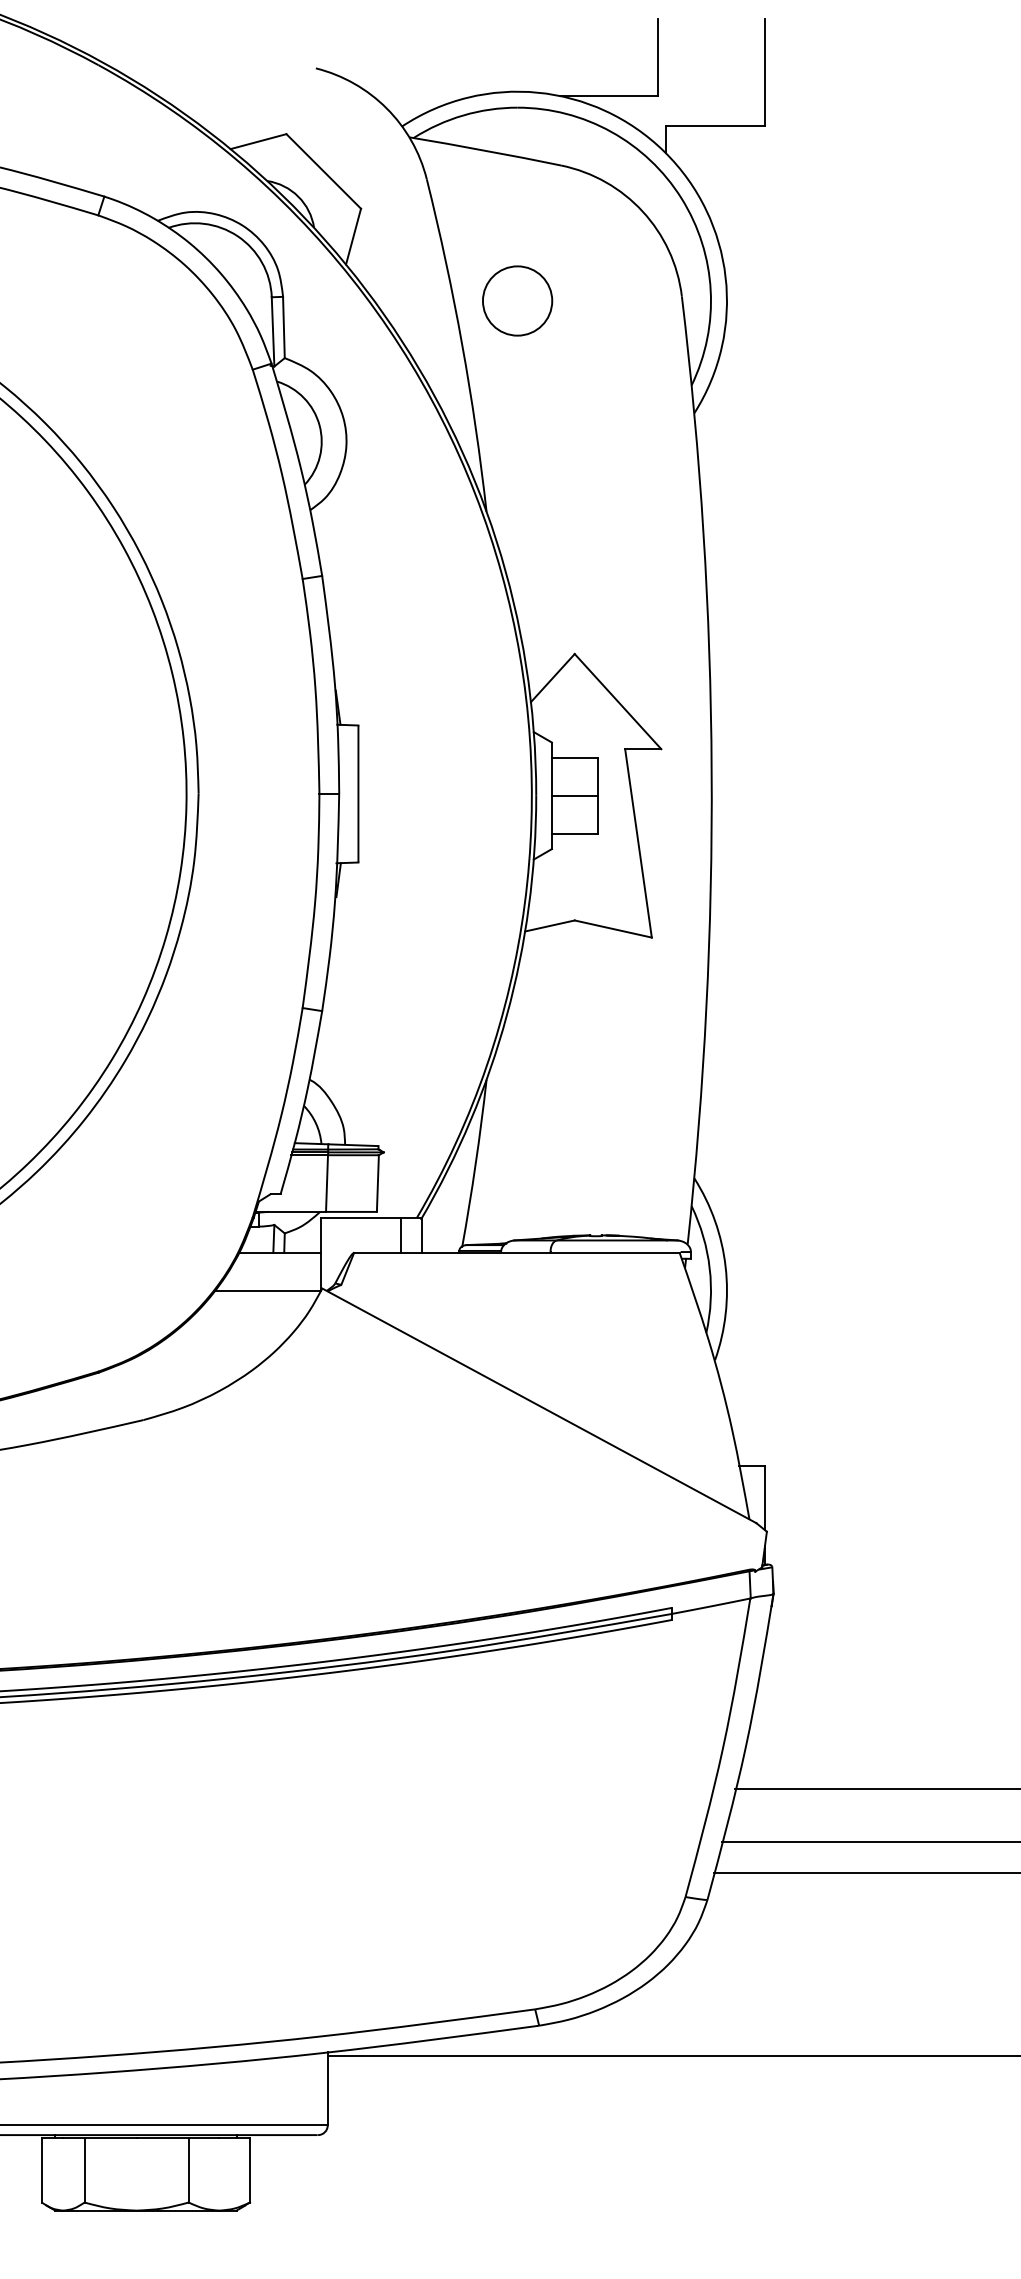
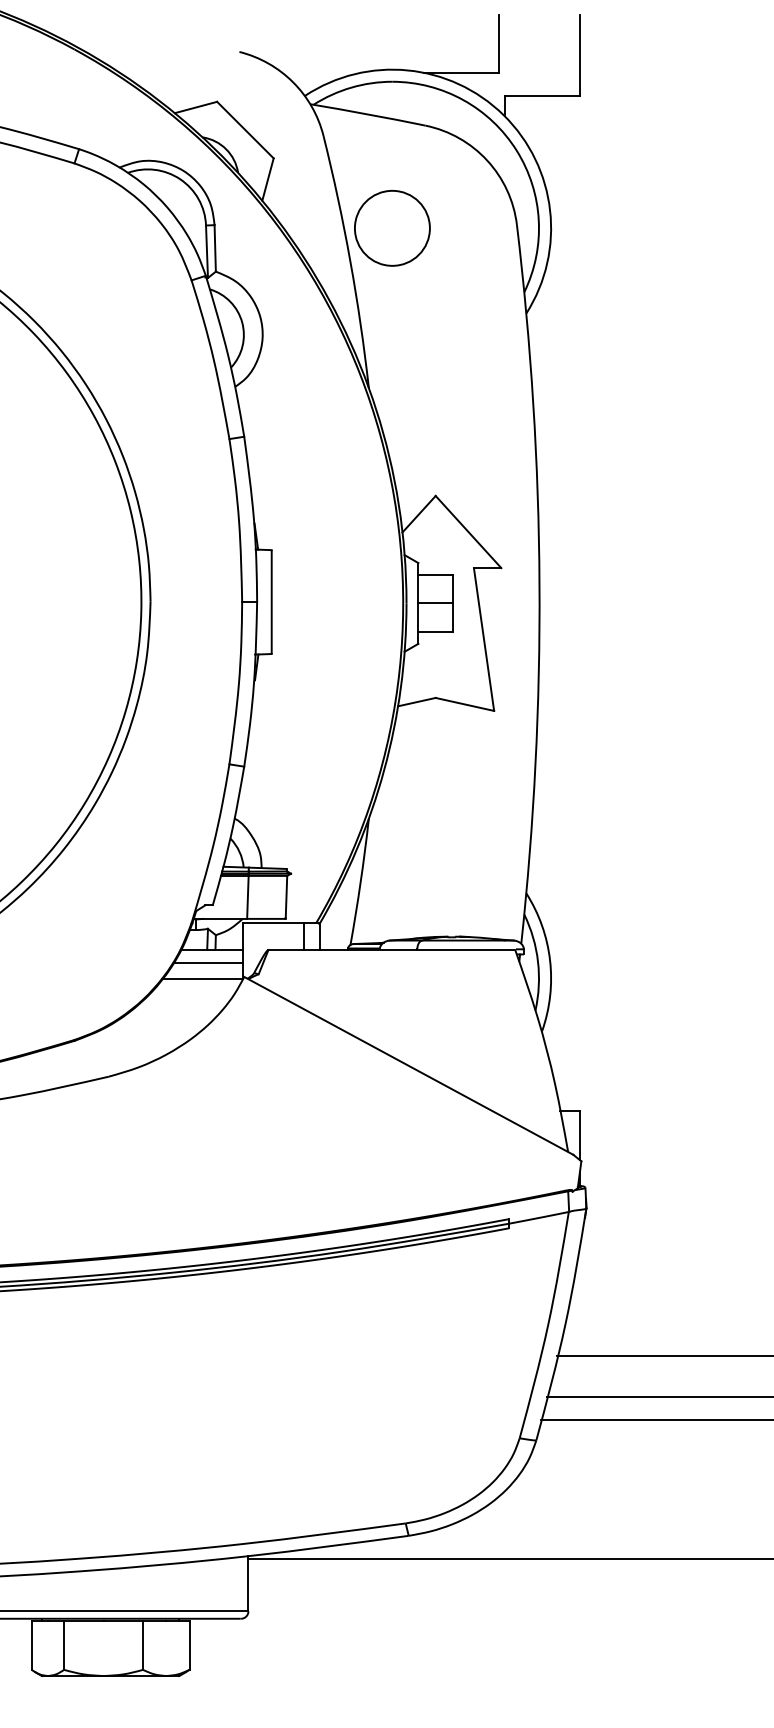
circle: (517, 300) -> (392, 227), size x1.43
line: (274, 1270) -> (208, 963), added

